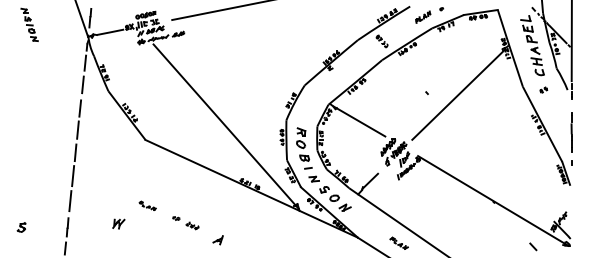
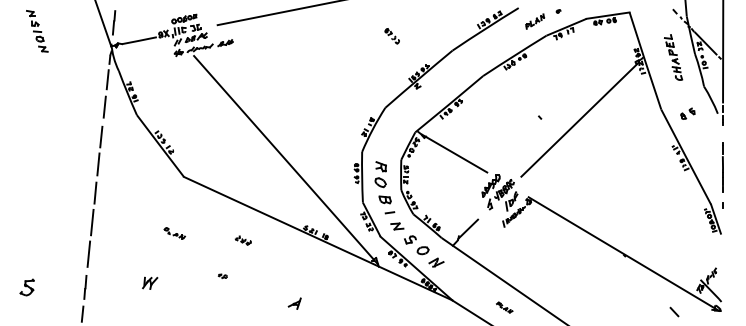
part: (381, 41) -> (391, 36), moved
part: (532, 45) -> (673, 57), size x0.6
part: (543, 89) -> (687, 113), size x1.6
part: (147, 206) -> (174, 233), moved
part: (191, 225) -> (242, 240), moved
part: (21, 227) -> (26, 287), size x1.4
part: (217, 240) -> (294, 303), moved
part: (398, 243) -> (504, 307), size x0.7

